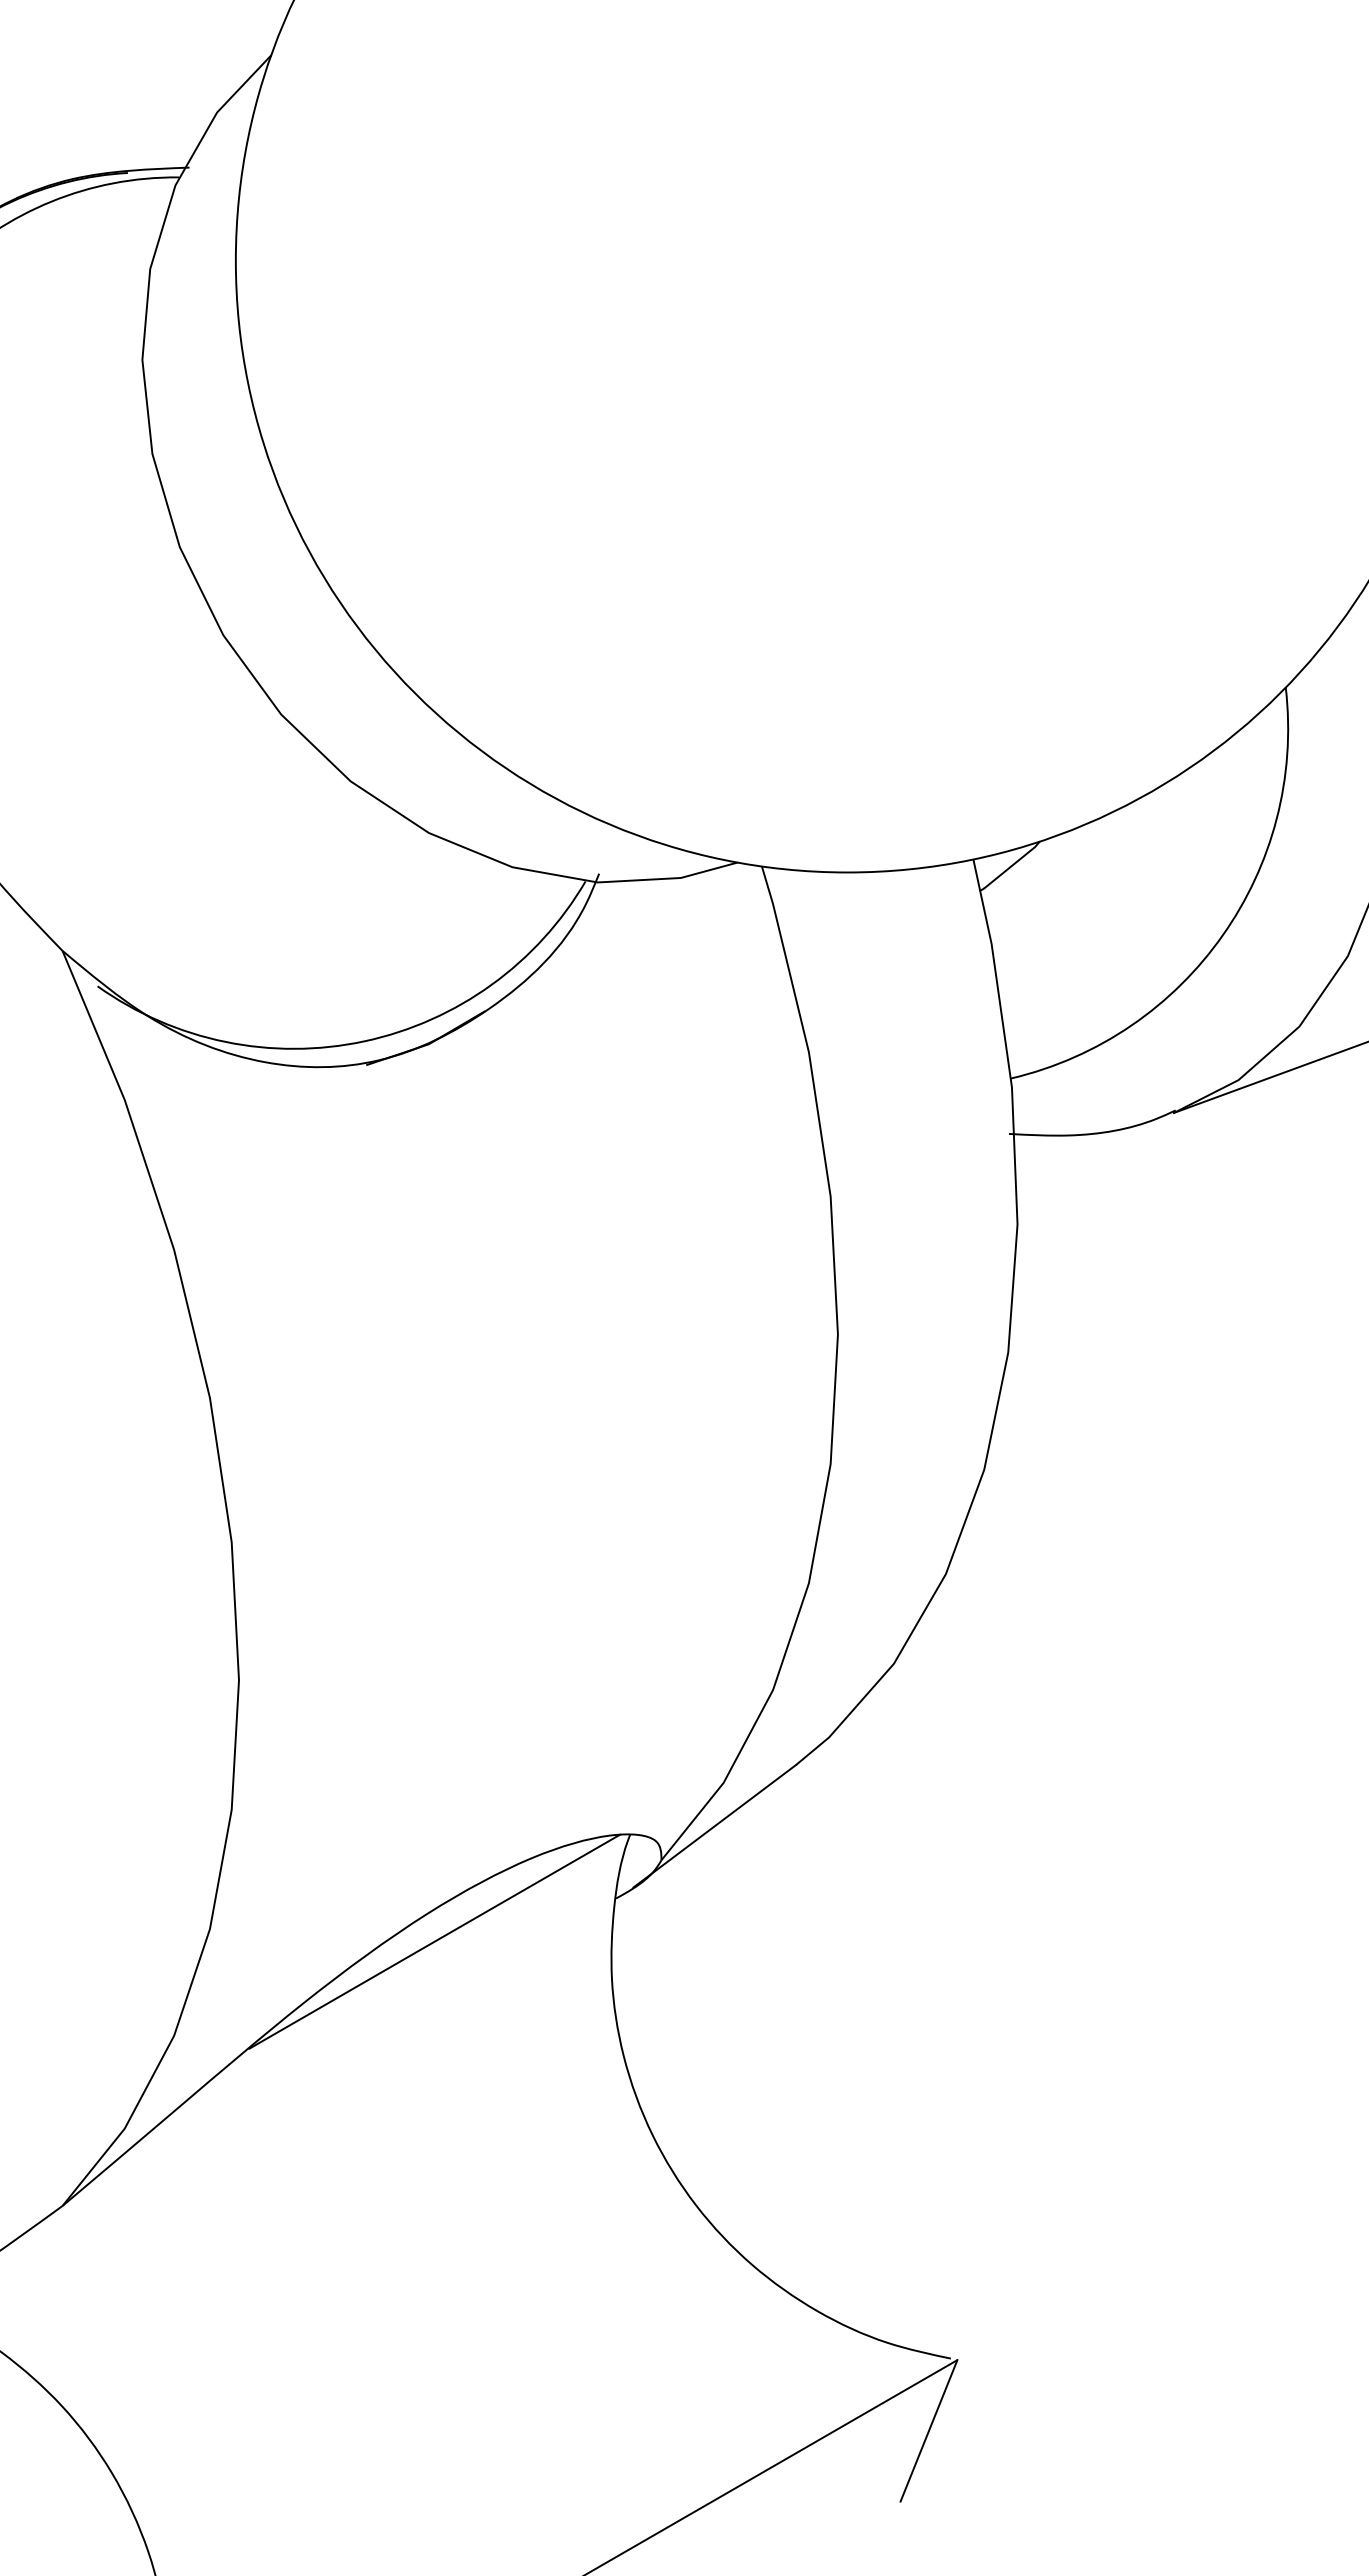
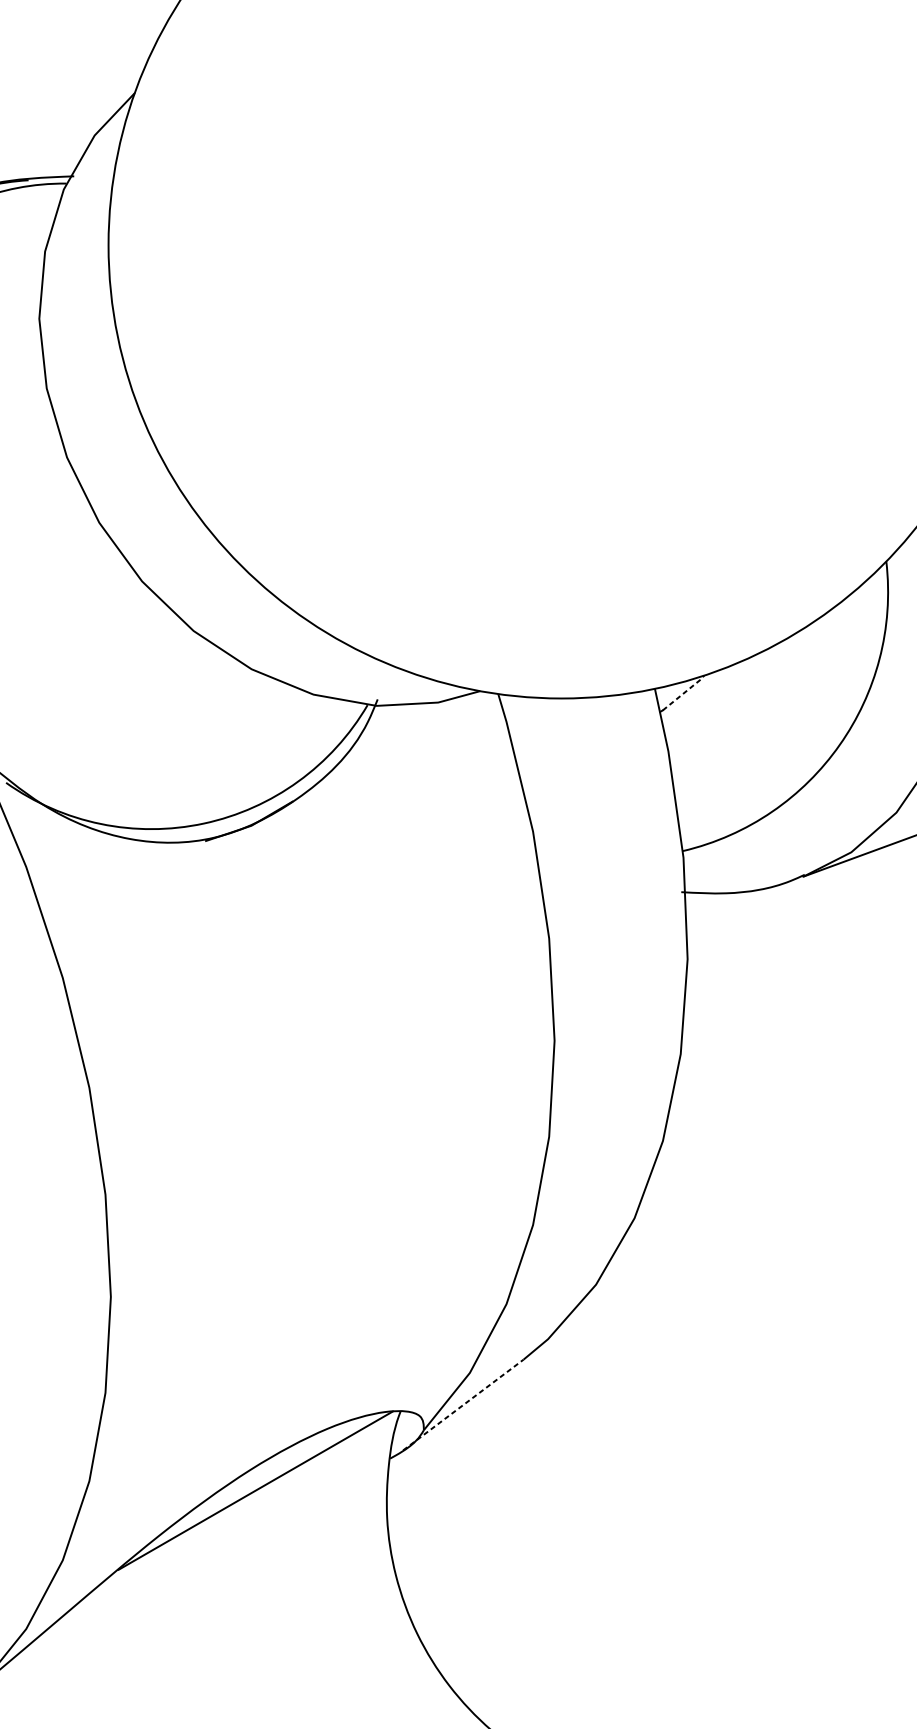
line: (1013, 864) -> (684, 692), solid -> dashed
line: (714, 1826) -> (463, 1405), solid -> dashed

